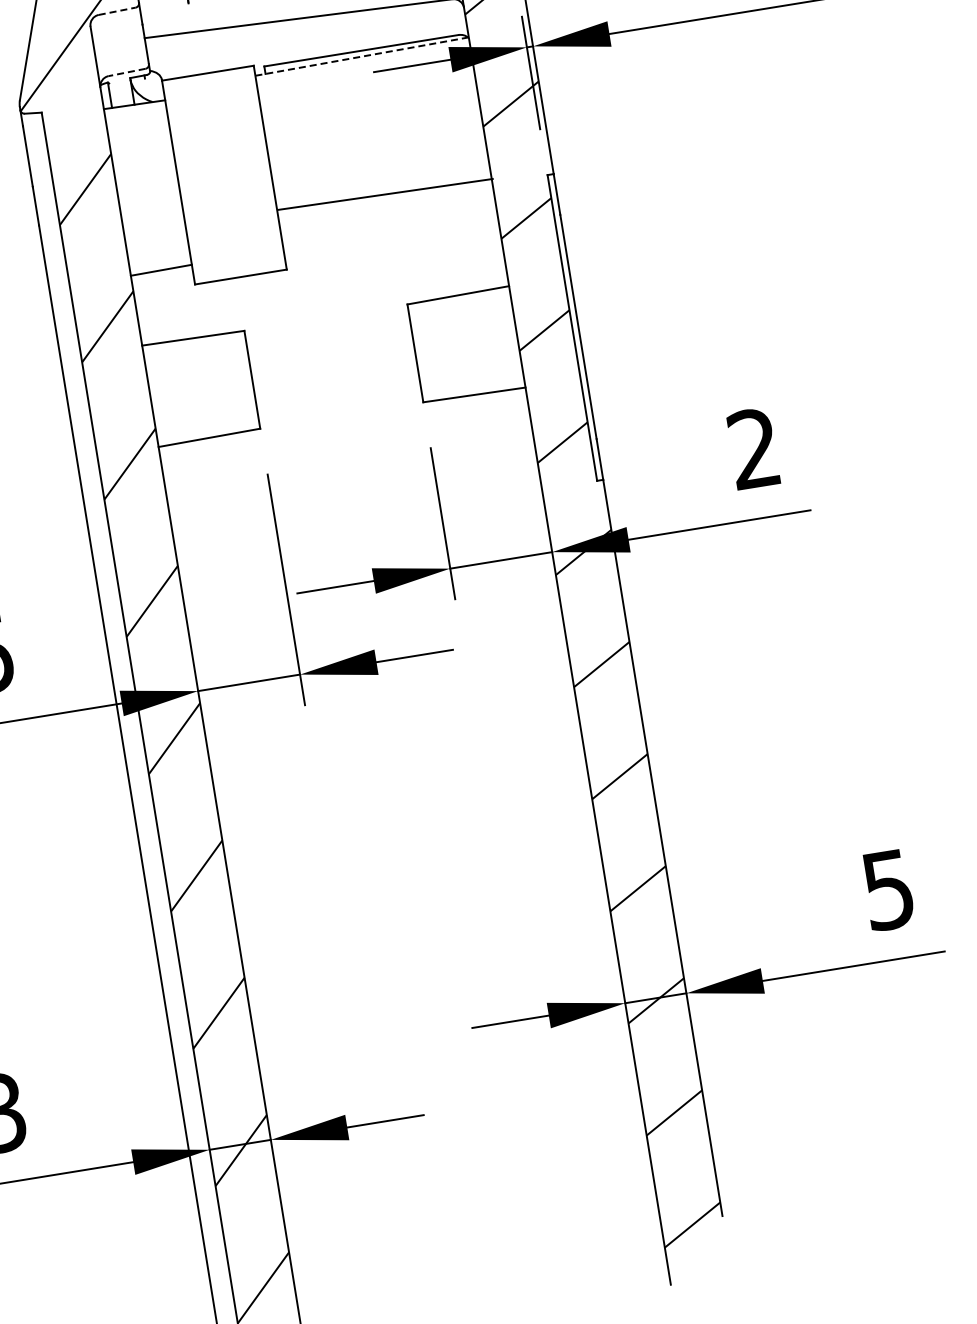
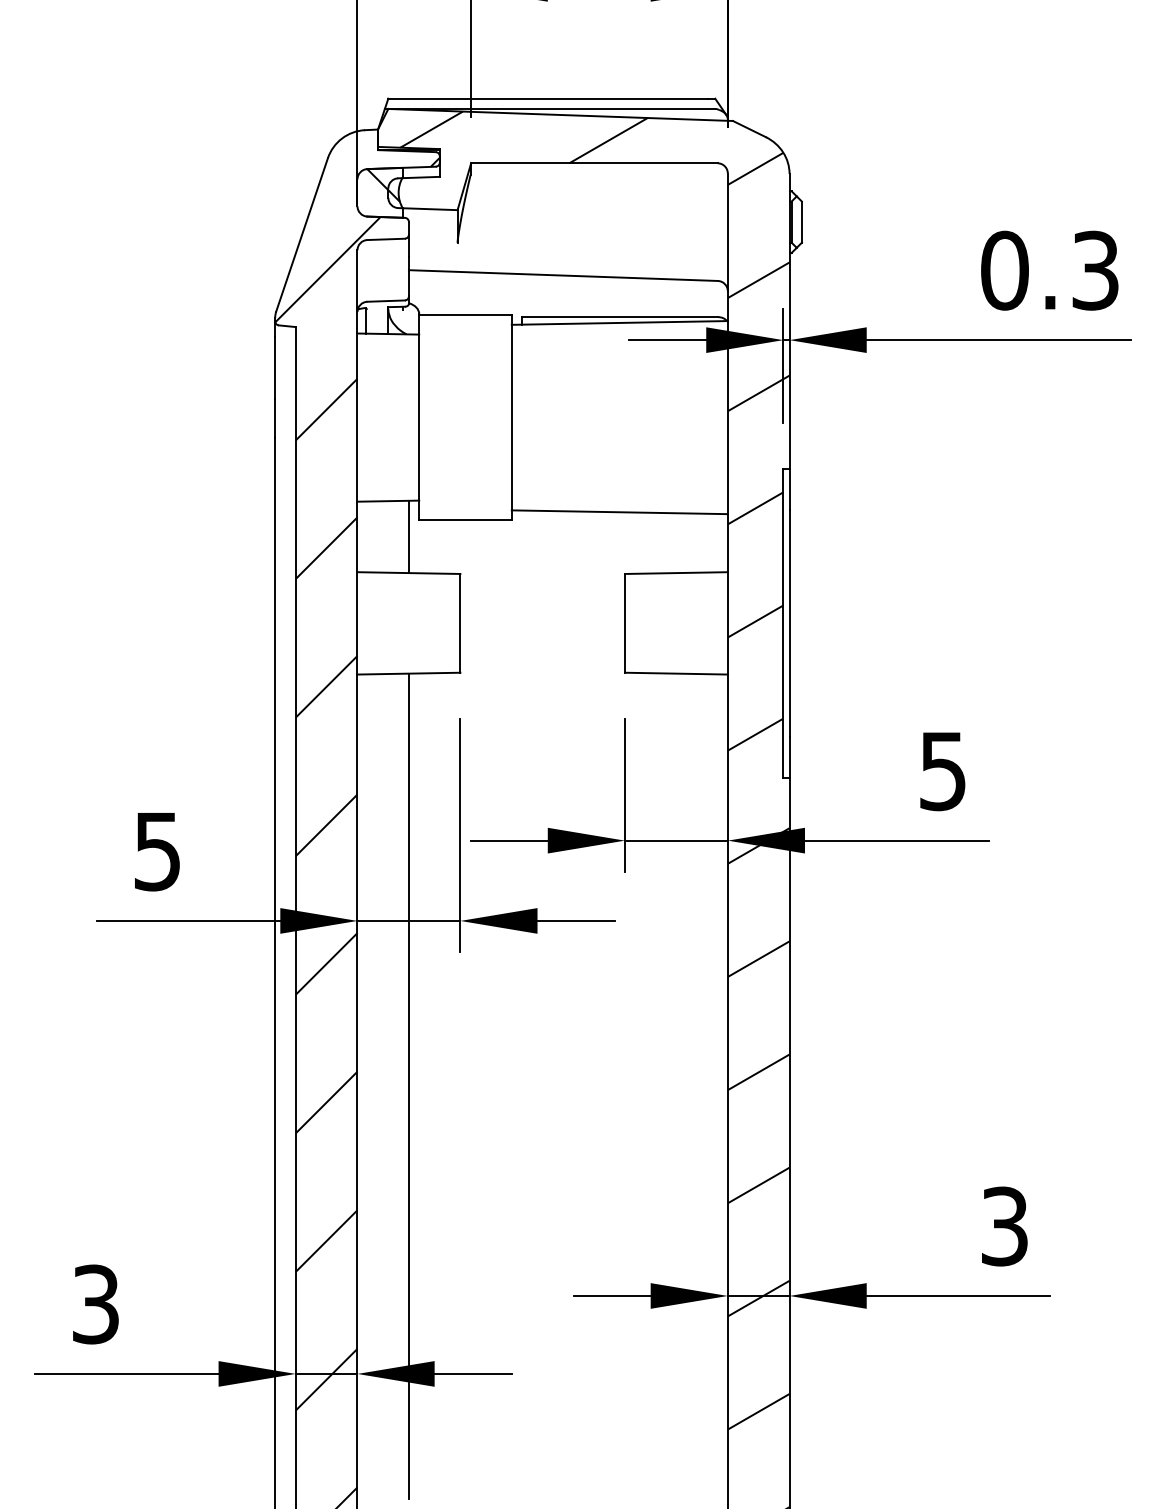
line: (117, 11) -> (386, 239), dashed -> solid
line: (362, 56) -> (620, 322), dashed -> solid
line: (127, 72) -> (386, 301), dashed -> solid
line: (385, 194) -> (619, 512), moved
line: (187, 302) -> (408, 536), added
text: (753, 449) -> (942, 771), 2 -> 5
line: (275, 845) -> (408, 1085), added
text: (888, 889) -> (1004, 1225), 5 -> 3

